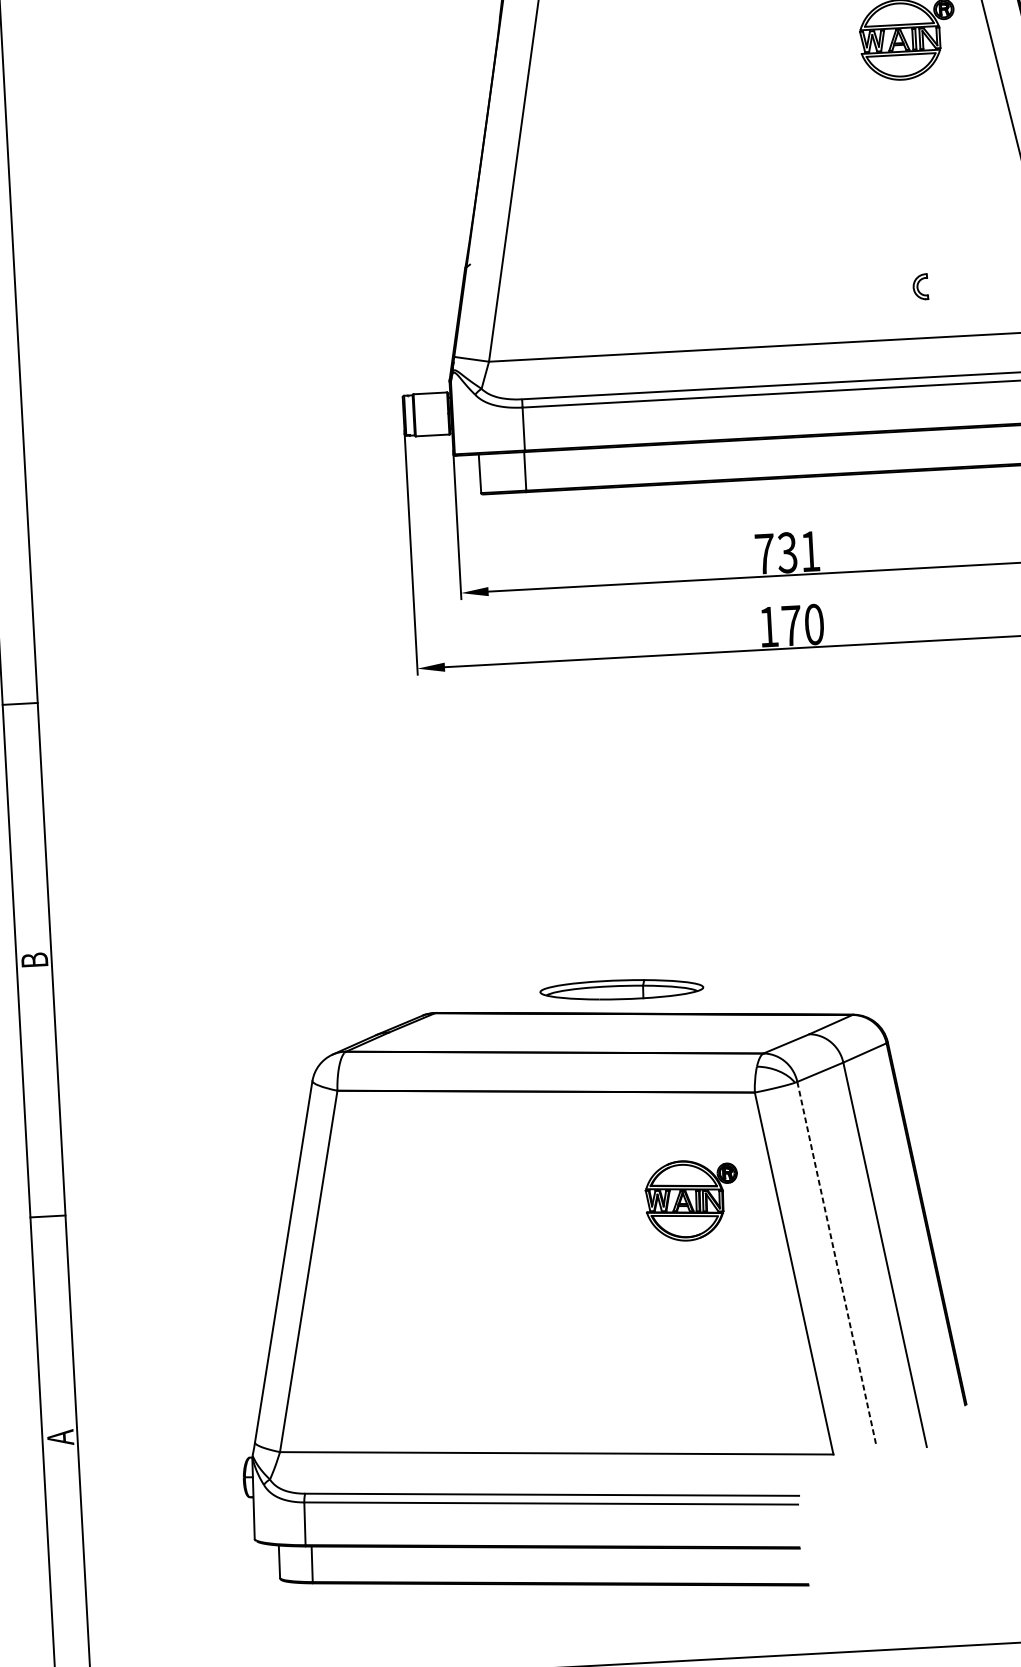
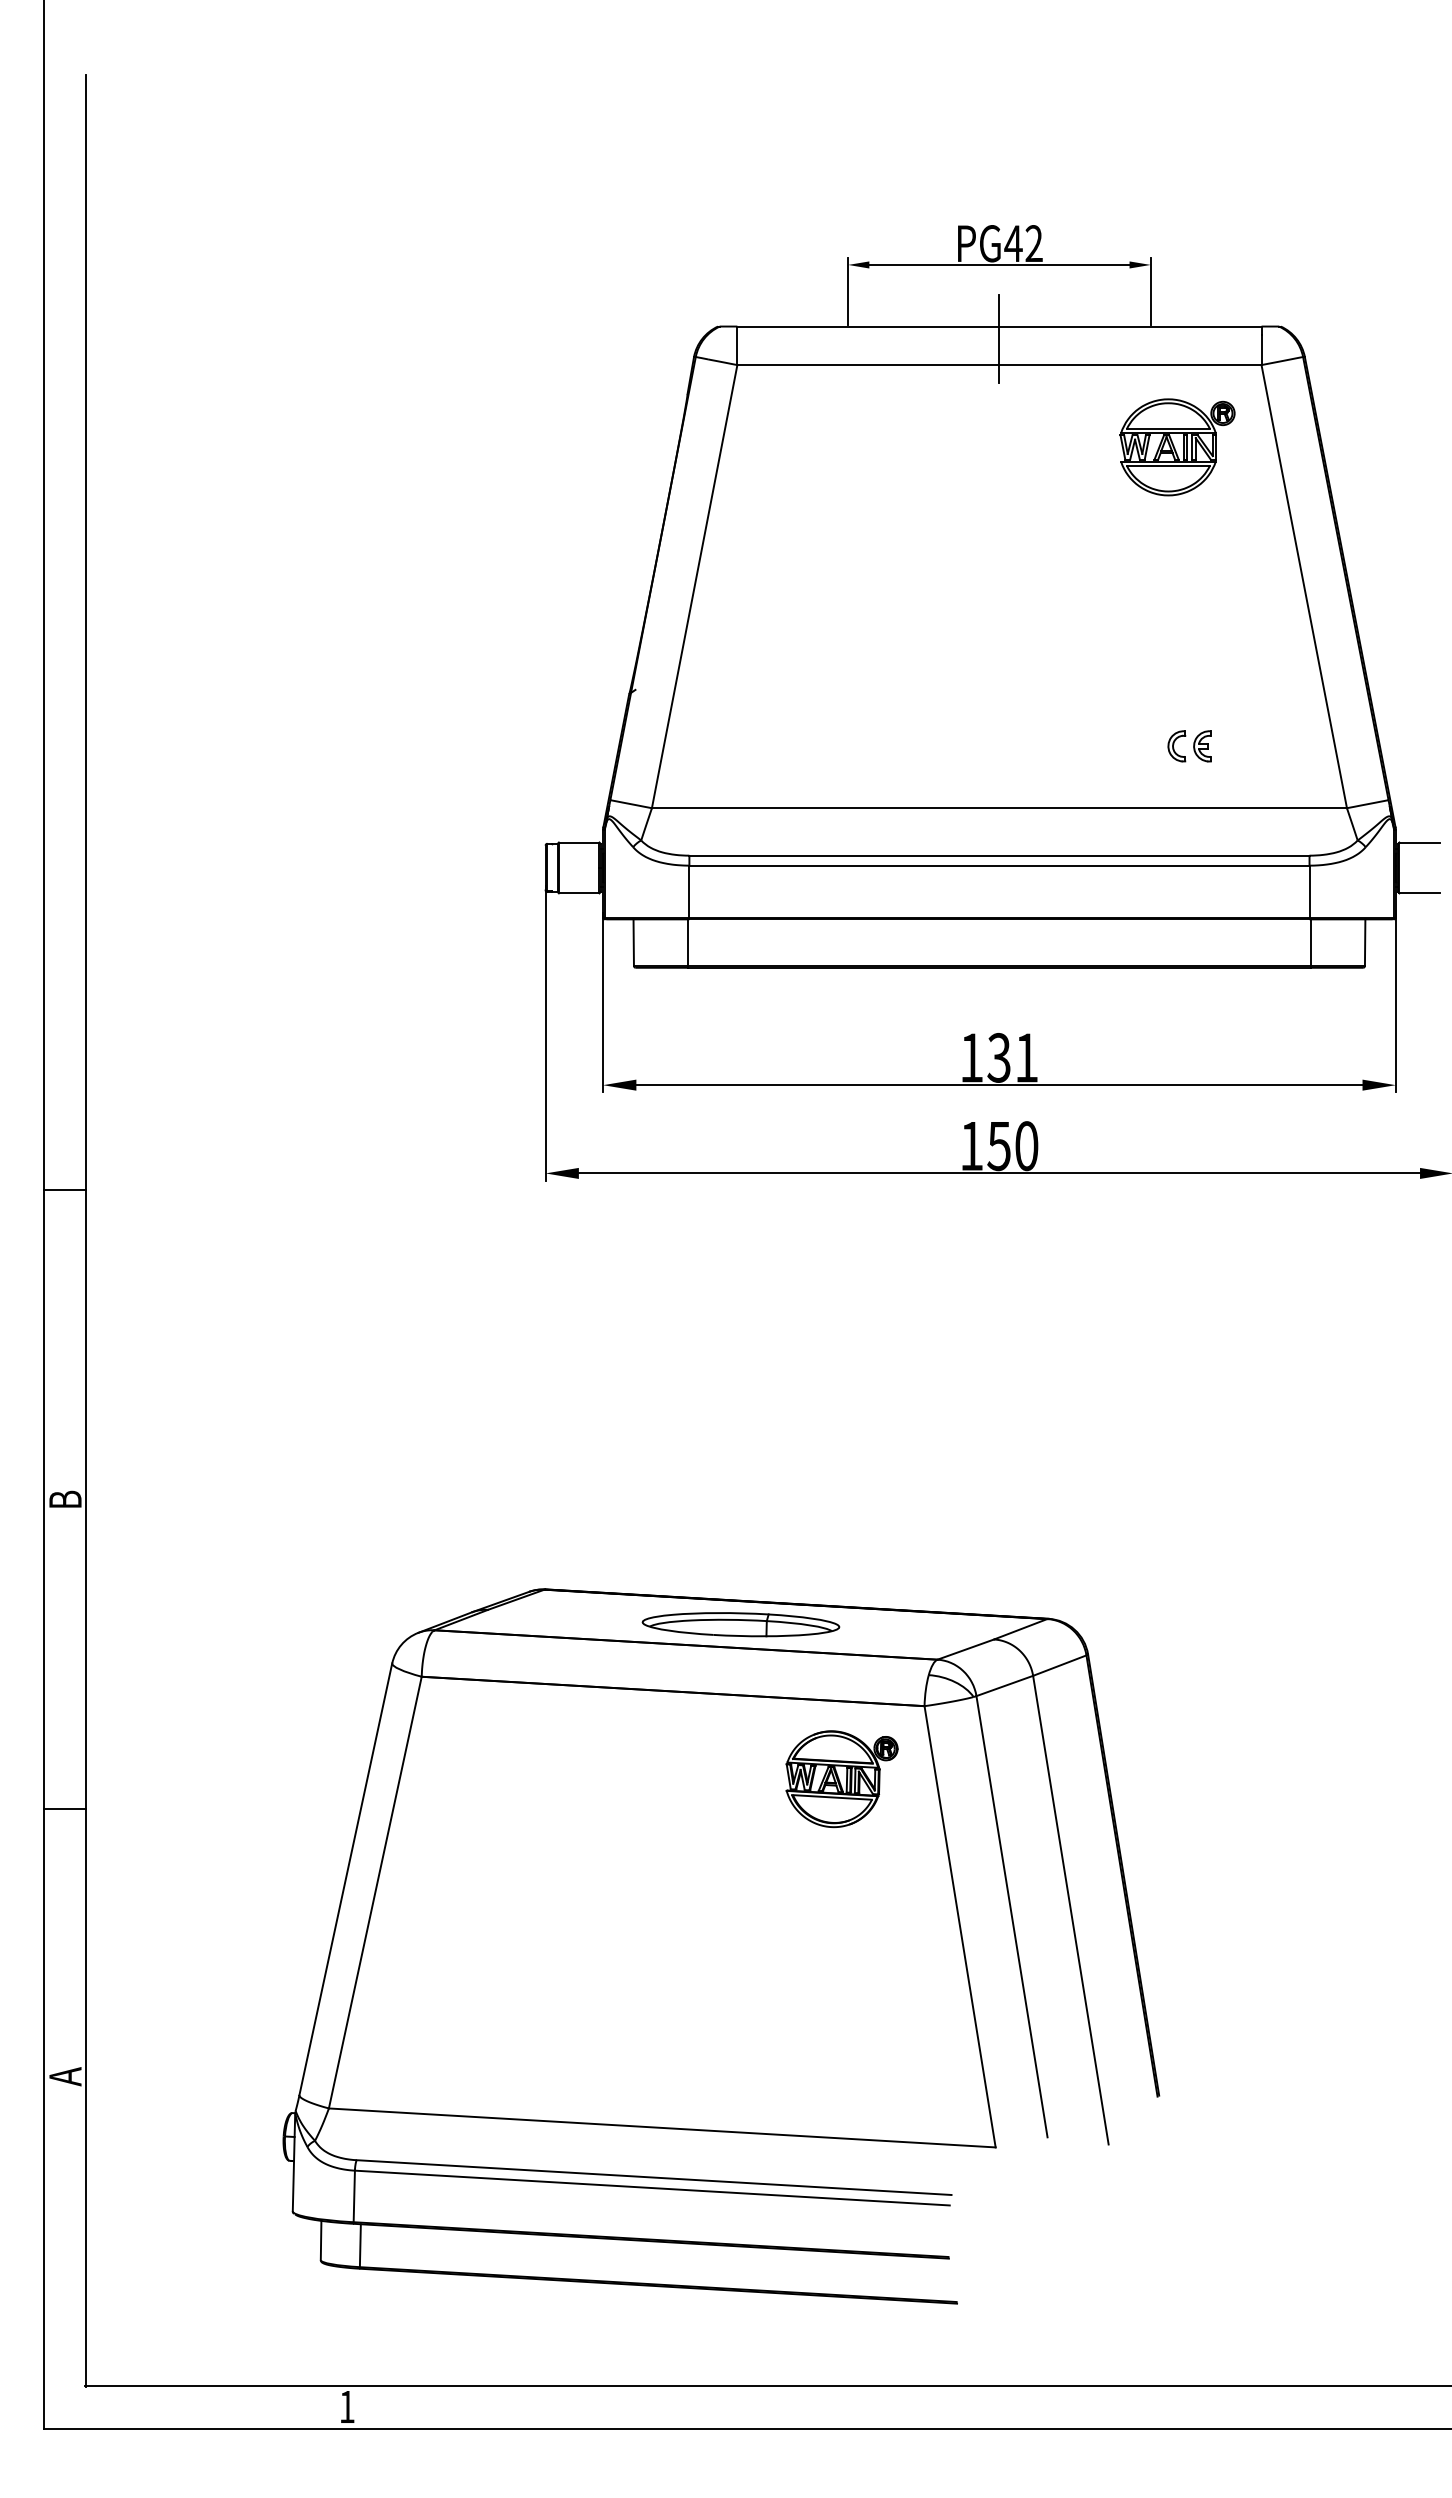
part: (941, 285) -> (1202, 746), added
text: (764, 553) -> (971, 1057), 731 -> 131
text: (790, 626) -> (998, 1146), 170 -> 150
part: (621, 989) -> (740, 1624), moved
part: (691, 1200) -> (841, 1779), moved
line: (837, 1263) -> (1012, 1917), dashed -> solid

